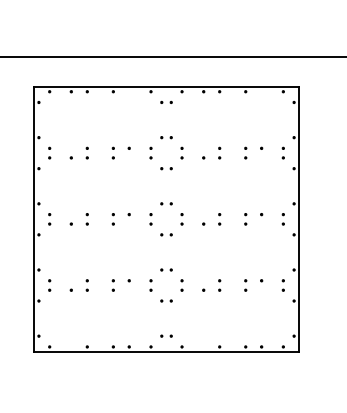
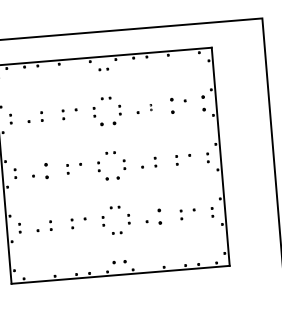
part: (219, 152) -> (150, 107), size x0.6
part: (245, 152) -> (172, 105), size x1.6
part: (282, 152) -> (202, 102), size x1.6
part: (166, 168) -> (108, 123), size x1.6
part: (86, 219) -> (45, 171), size x1.6
part: (166, 234) -> (112, 178), size x1.4
part: (219, 285) -> (159, 216), size x1.6
part: (166, 335) -> (119, 261), size x1.4

